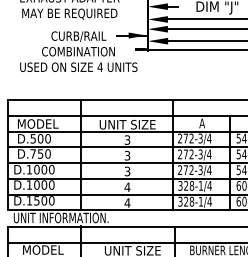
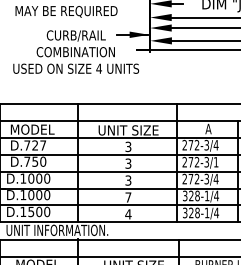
text: (40, 138) -> (35, 145), D.500 -> D.727
text: (209, 154) -> (216, 162), 272-3/4 -> 272-3/1
text: (127, 186) -> (128, 196), 4 -> 7

